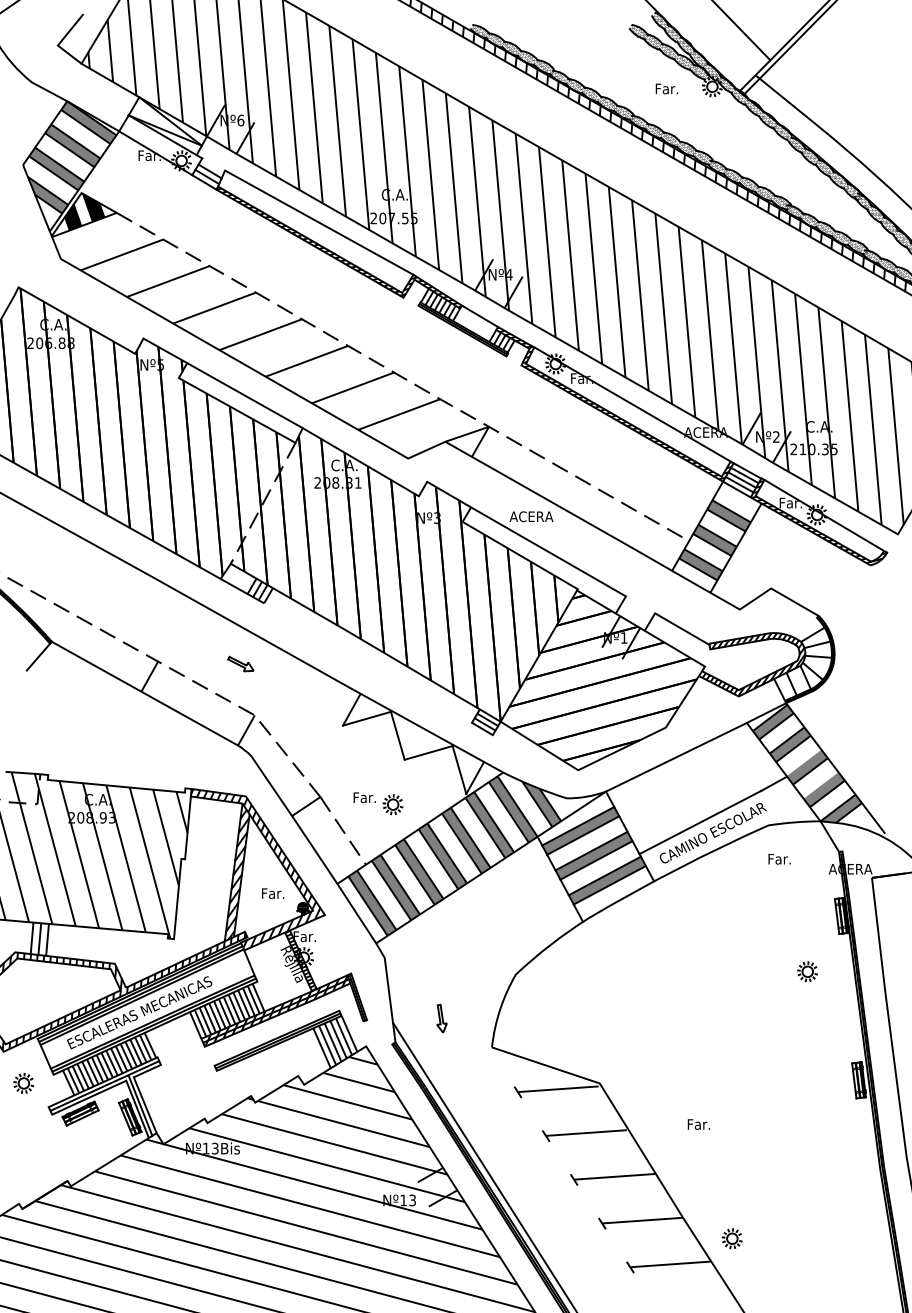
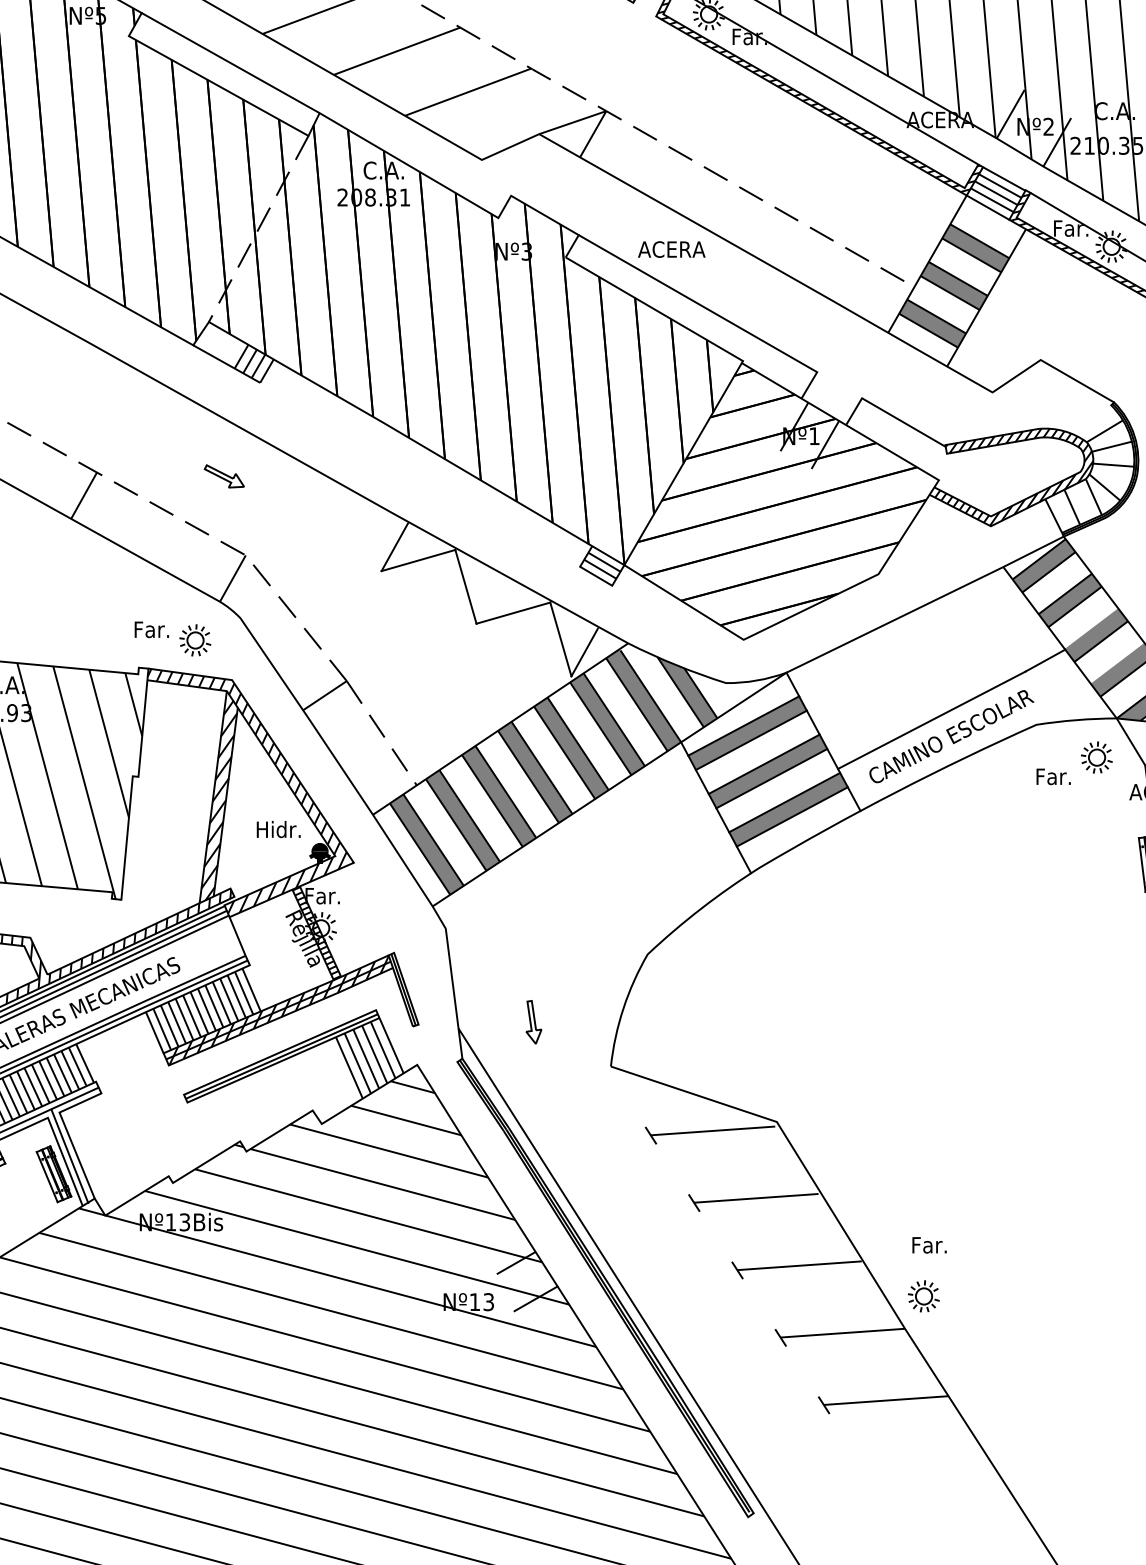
part: (378, 803) -> (172, 638), moved
text: (276, 892) -> (279, 828), Far. -> Hidr.
part: (807, 971) -> (1096, 757), moved
text: (698, 1124) -> (928, 1245), moved
part: (732, 1238) -> (924, 1296), moved

